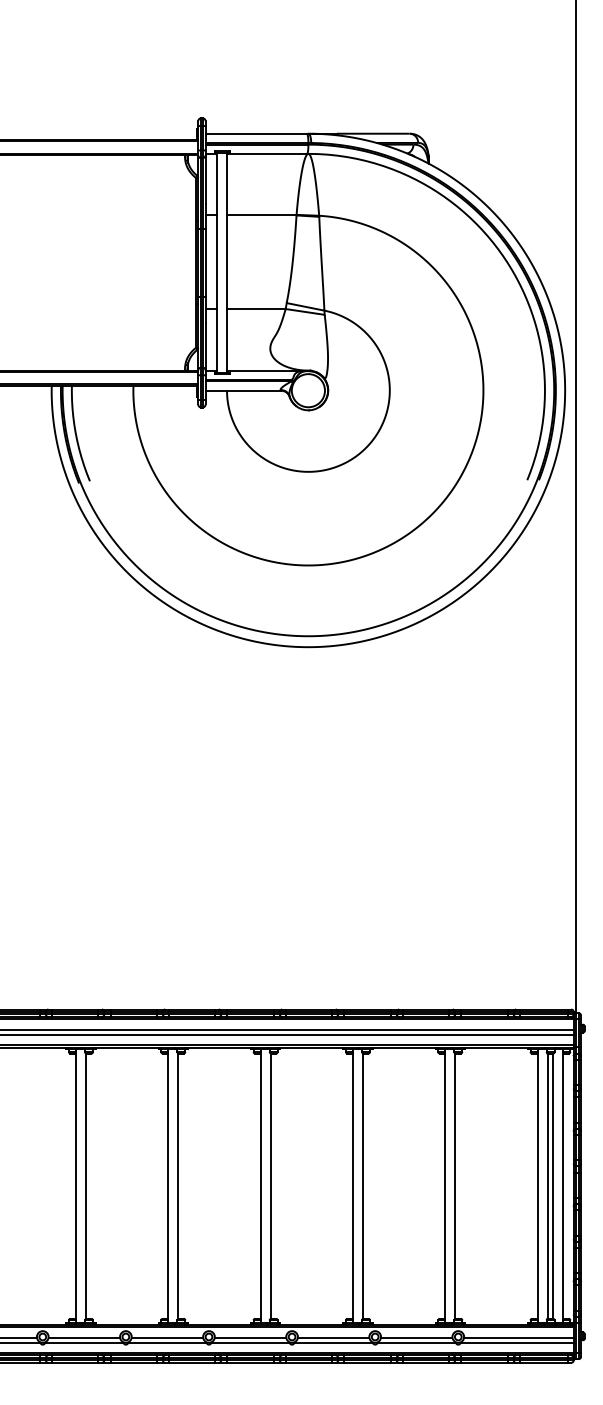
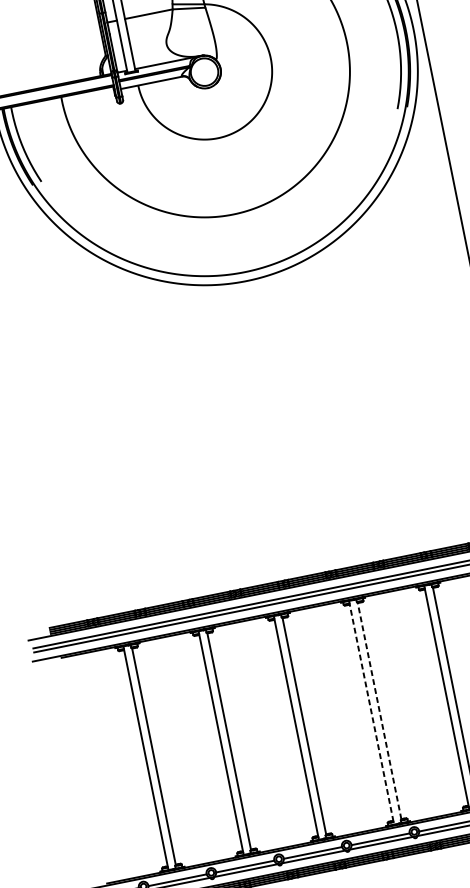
line: (353, 1186) -> (372, 712), solid -> dashed
line: (362, 1186) -> (379, 711), solid -> dashed

